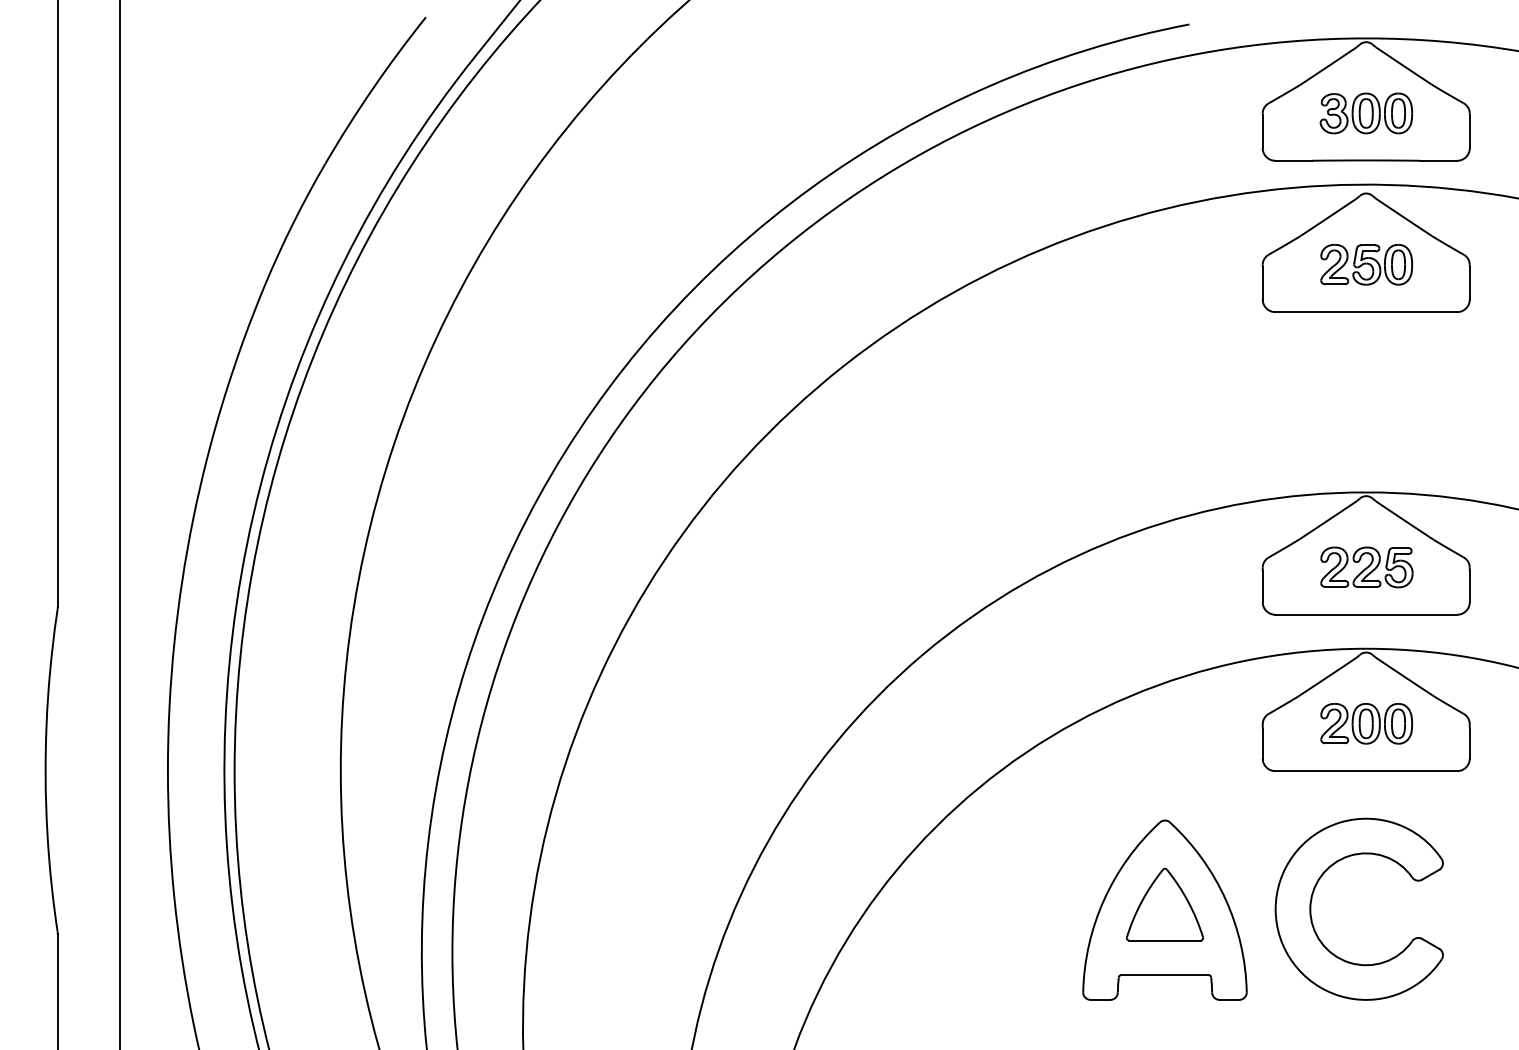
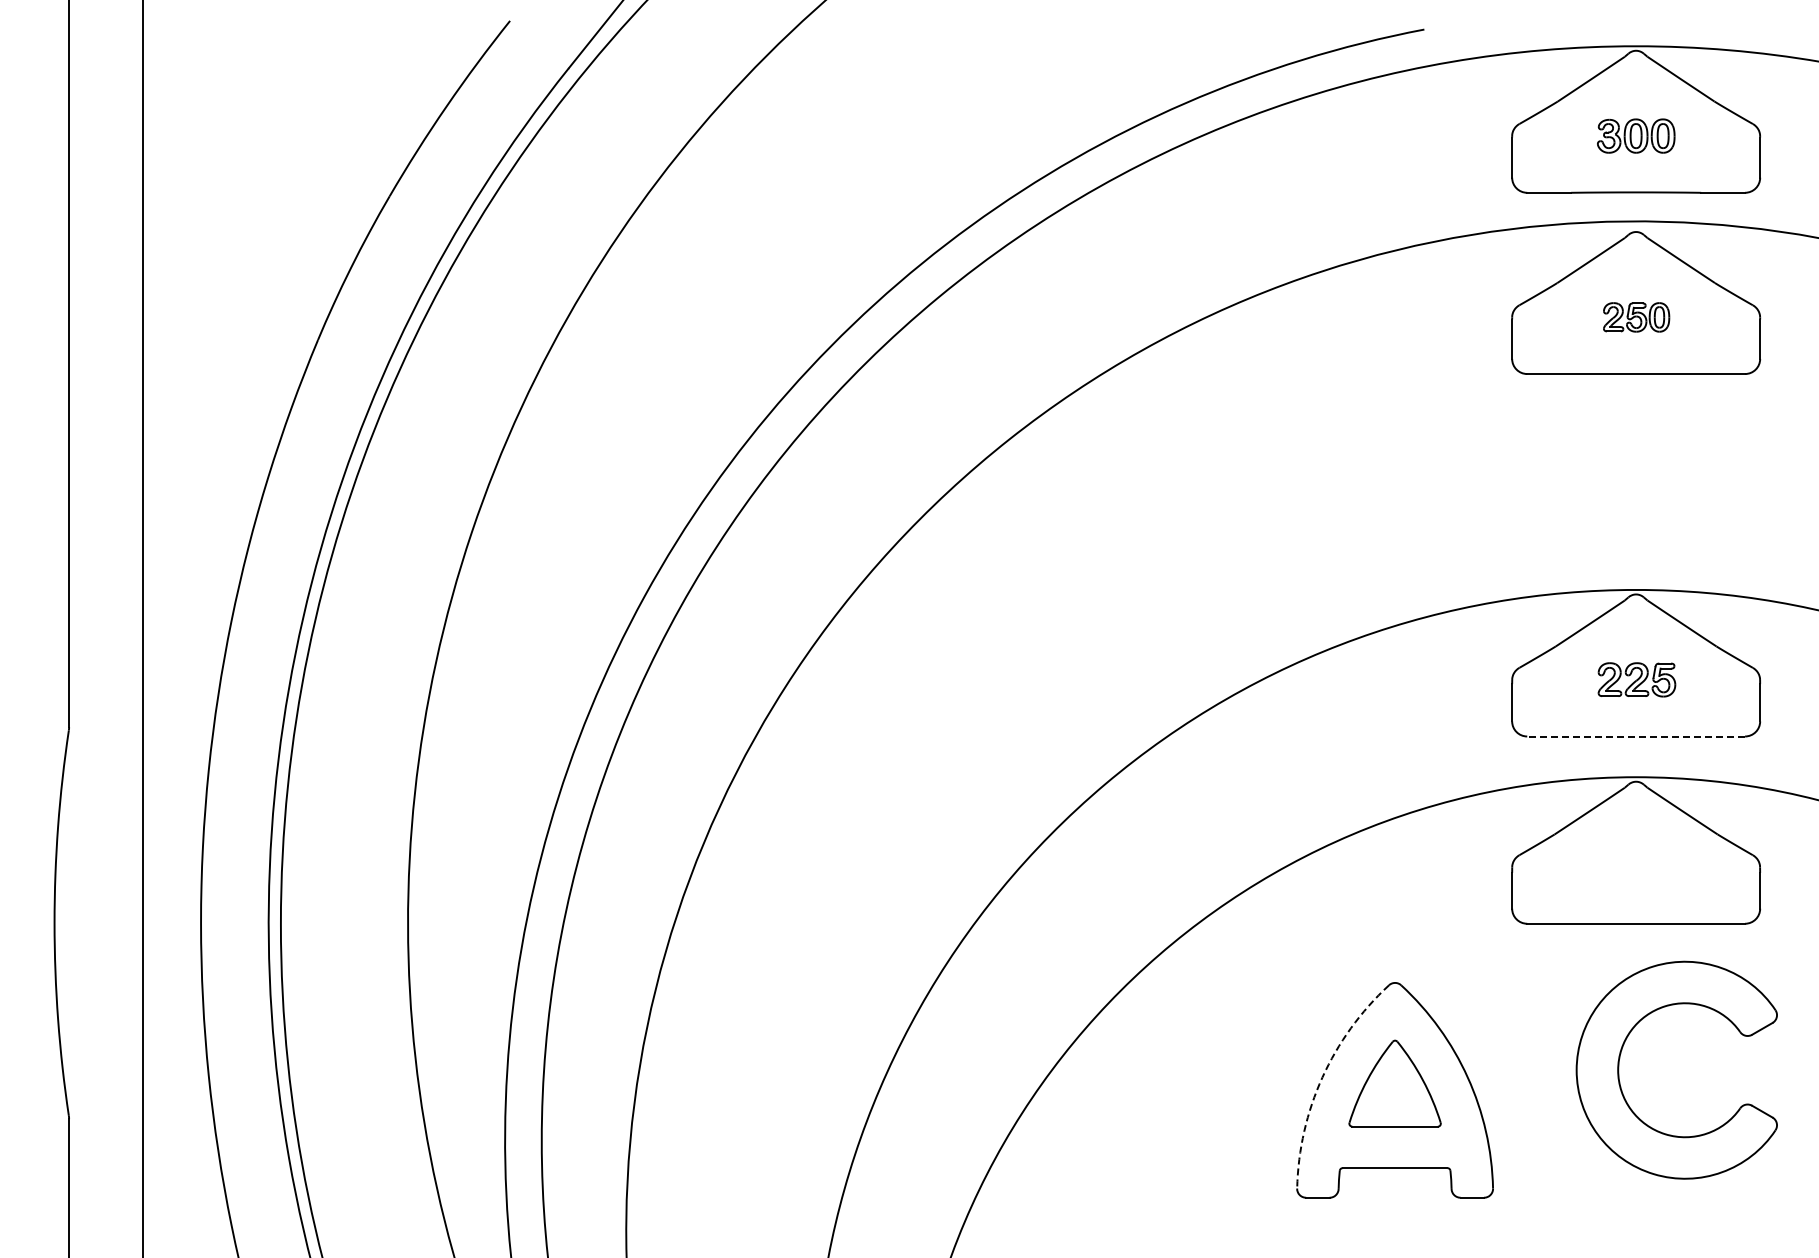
part: (1365, 112) -> (1635, 135), size x0.7
part: (1366, 264) -> (1636, 317), size x0.6
part: (1366, 567) -> (1636, 679), size x0.7
line: (1366, 614) -> (1636, 736), solid -> dashed
part: (1366, 723) -> (1636, 866), removed
arc: (1104, 899) -> (1322, 1077), solid -> dashed
part: (1311, 908) -> (1619, 1069), moved

